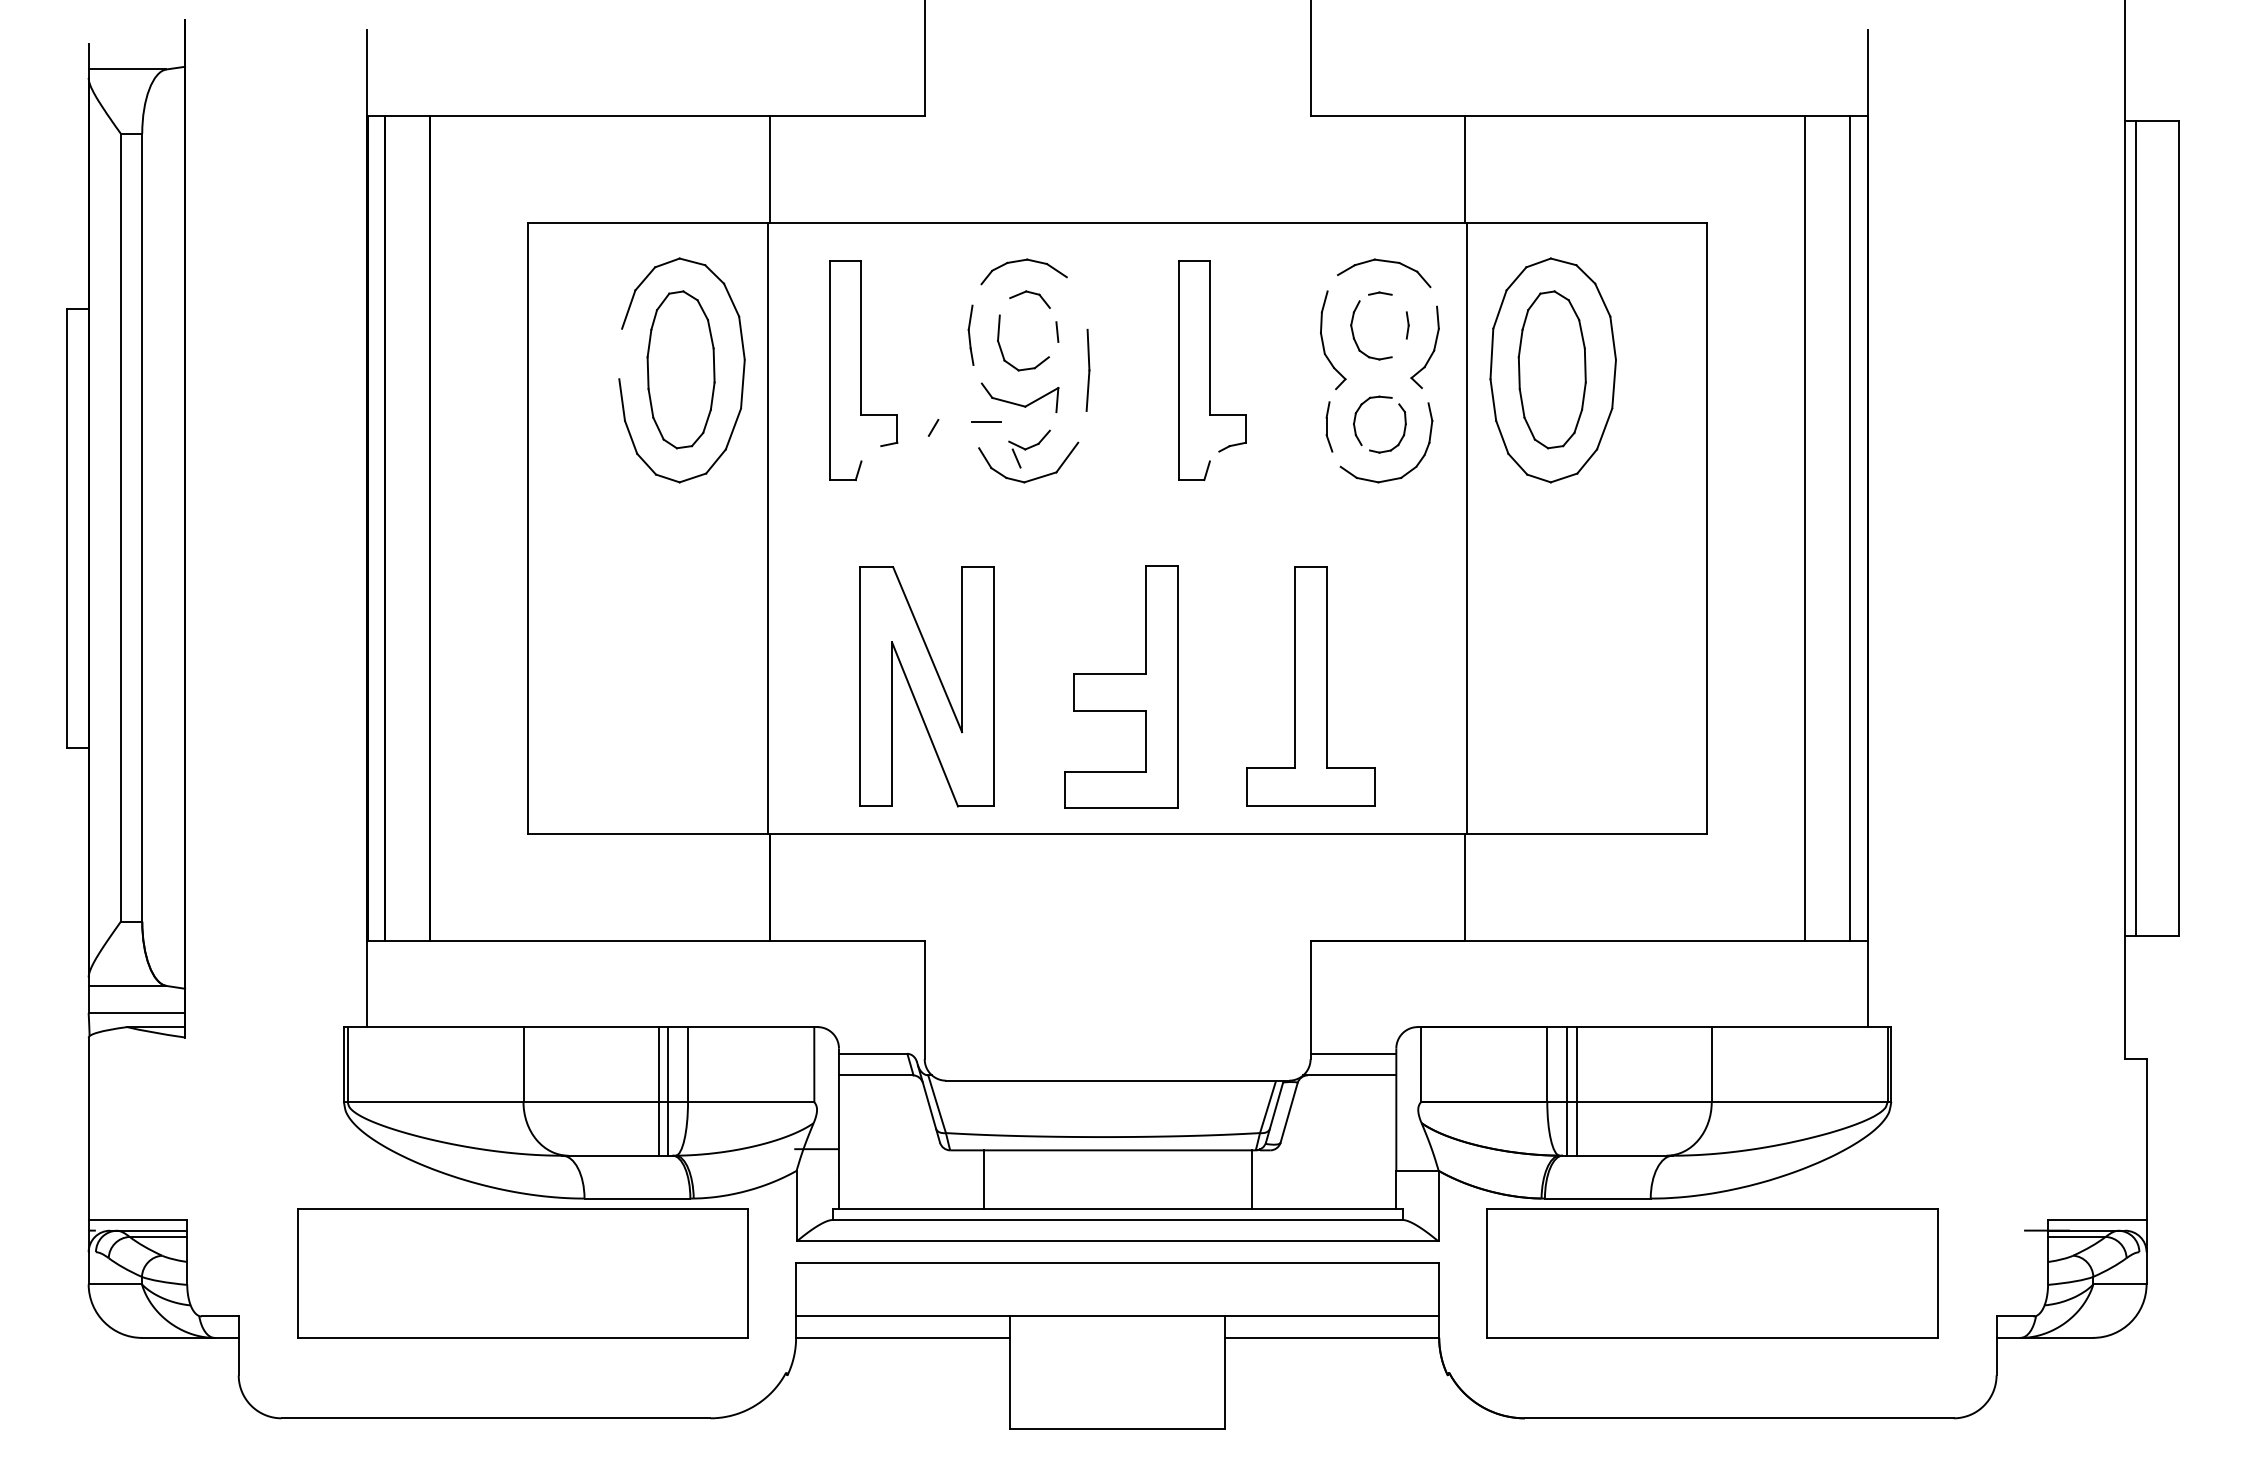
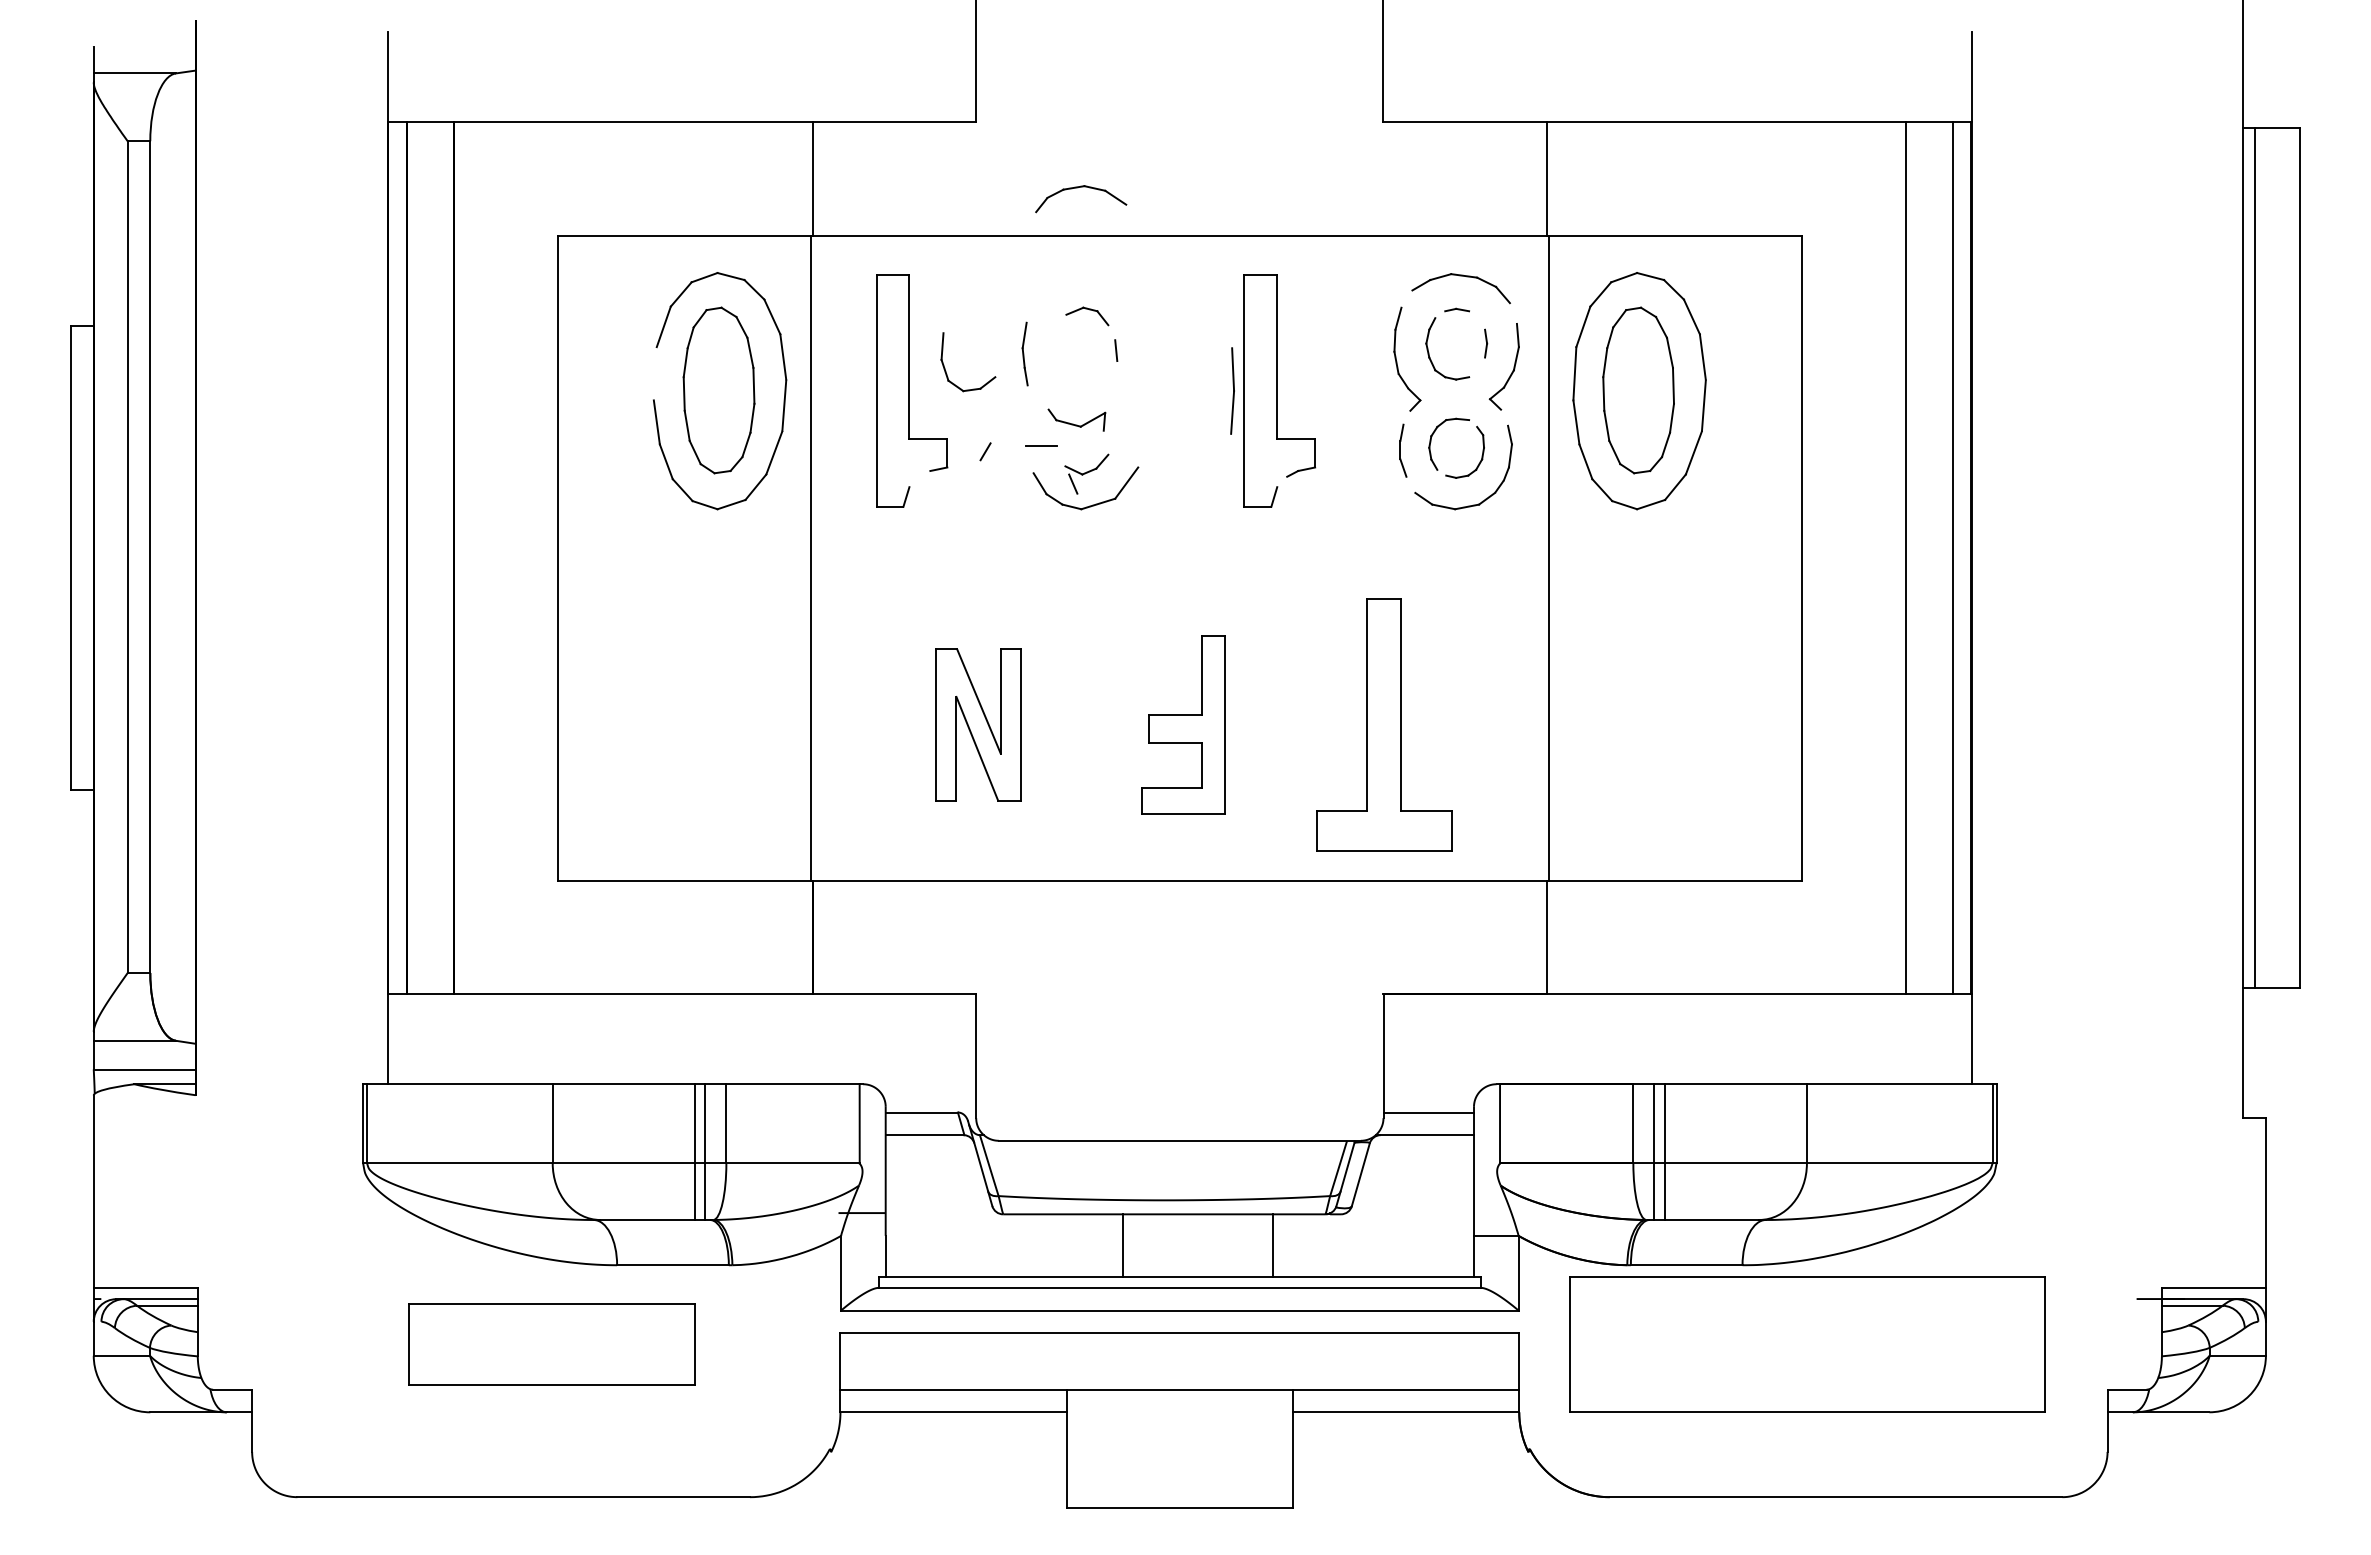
part: (1020, 261) -> (1077, 188), moved
part: (1001, 349) -> (945, 368), moved
part: (1087, 369) -> (1232, 390), moved
part: (1019, 398) -> (1076, 420), size x0.7
part: (926, 686) -> (978, 724), size x0.6
part: (1121, 686) -> (1183, 724), size x0.7
line: (983, 1179) -> (1123, 1245), moved
line: (1251, 1179) -> (1273, 1245), moved
part: (522, 1273) -> (551, 1344), size x0.6

